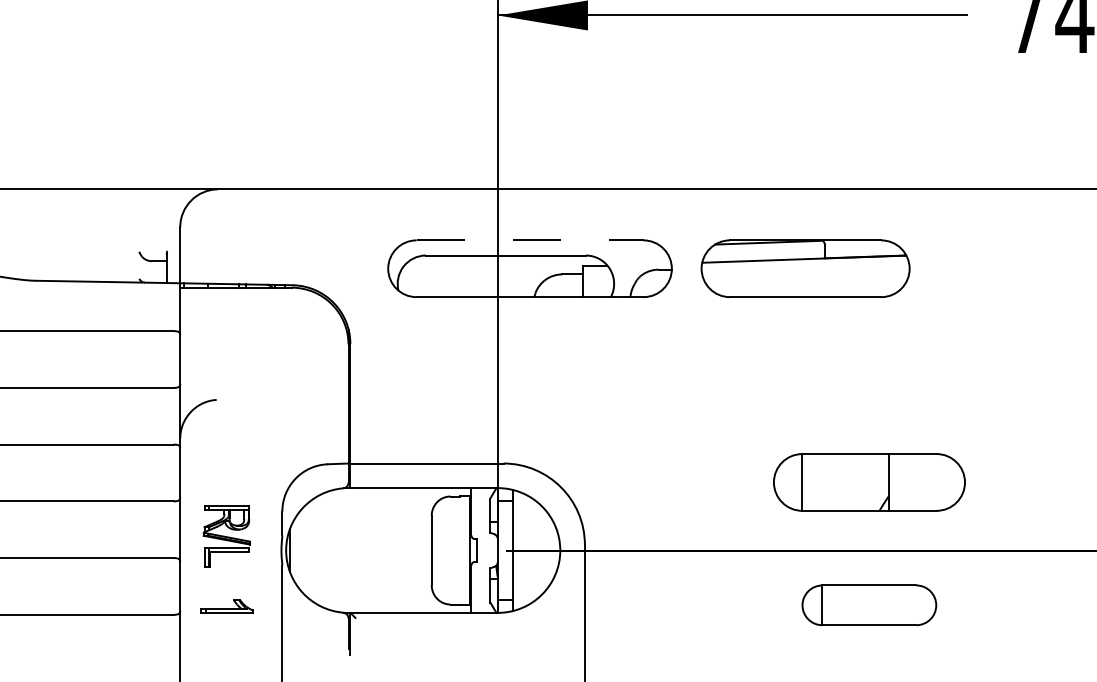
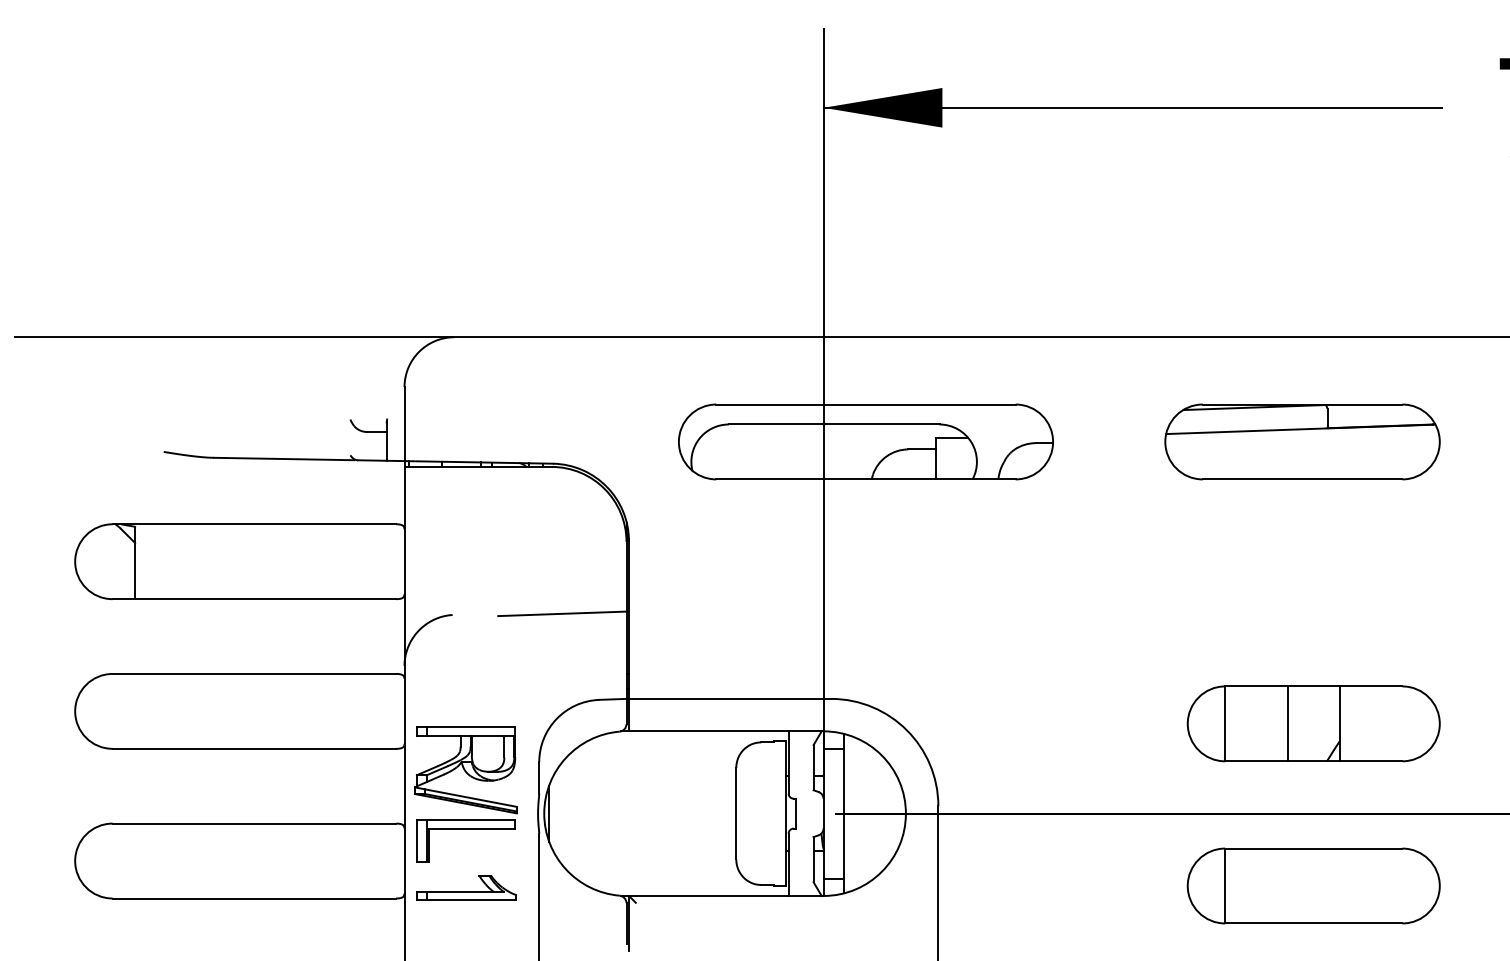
line: (530, 240) -> (866, 404), dashed -> solid
part: (805, 268) -> (1302, 441), moved
line: (299, 398) -> (562, 613), added
line: (849, 482) -> (1287, 723), added
part: (226, 535) -> (465, 794), size x1.67
part: (869, 604) -> (1313, 885), size x1.43
part: (227, 606) -> (466, 887), size x1.43

